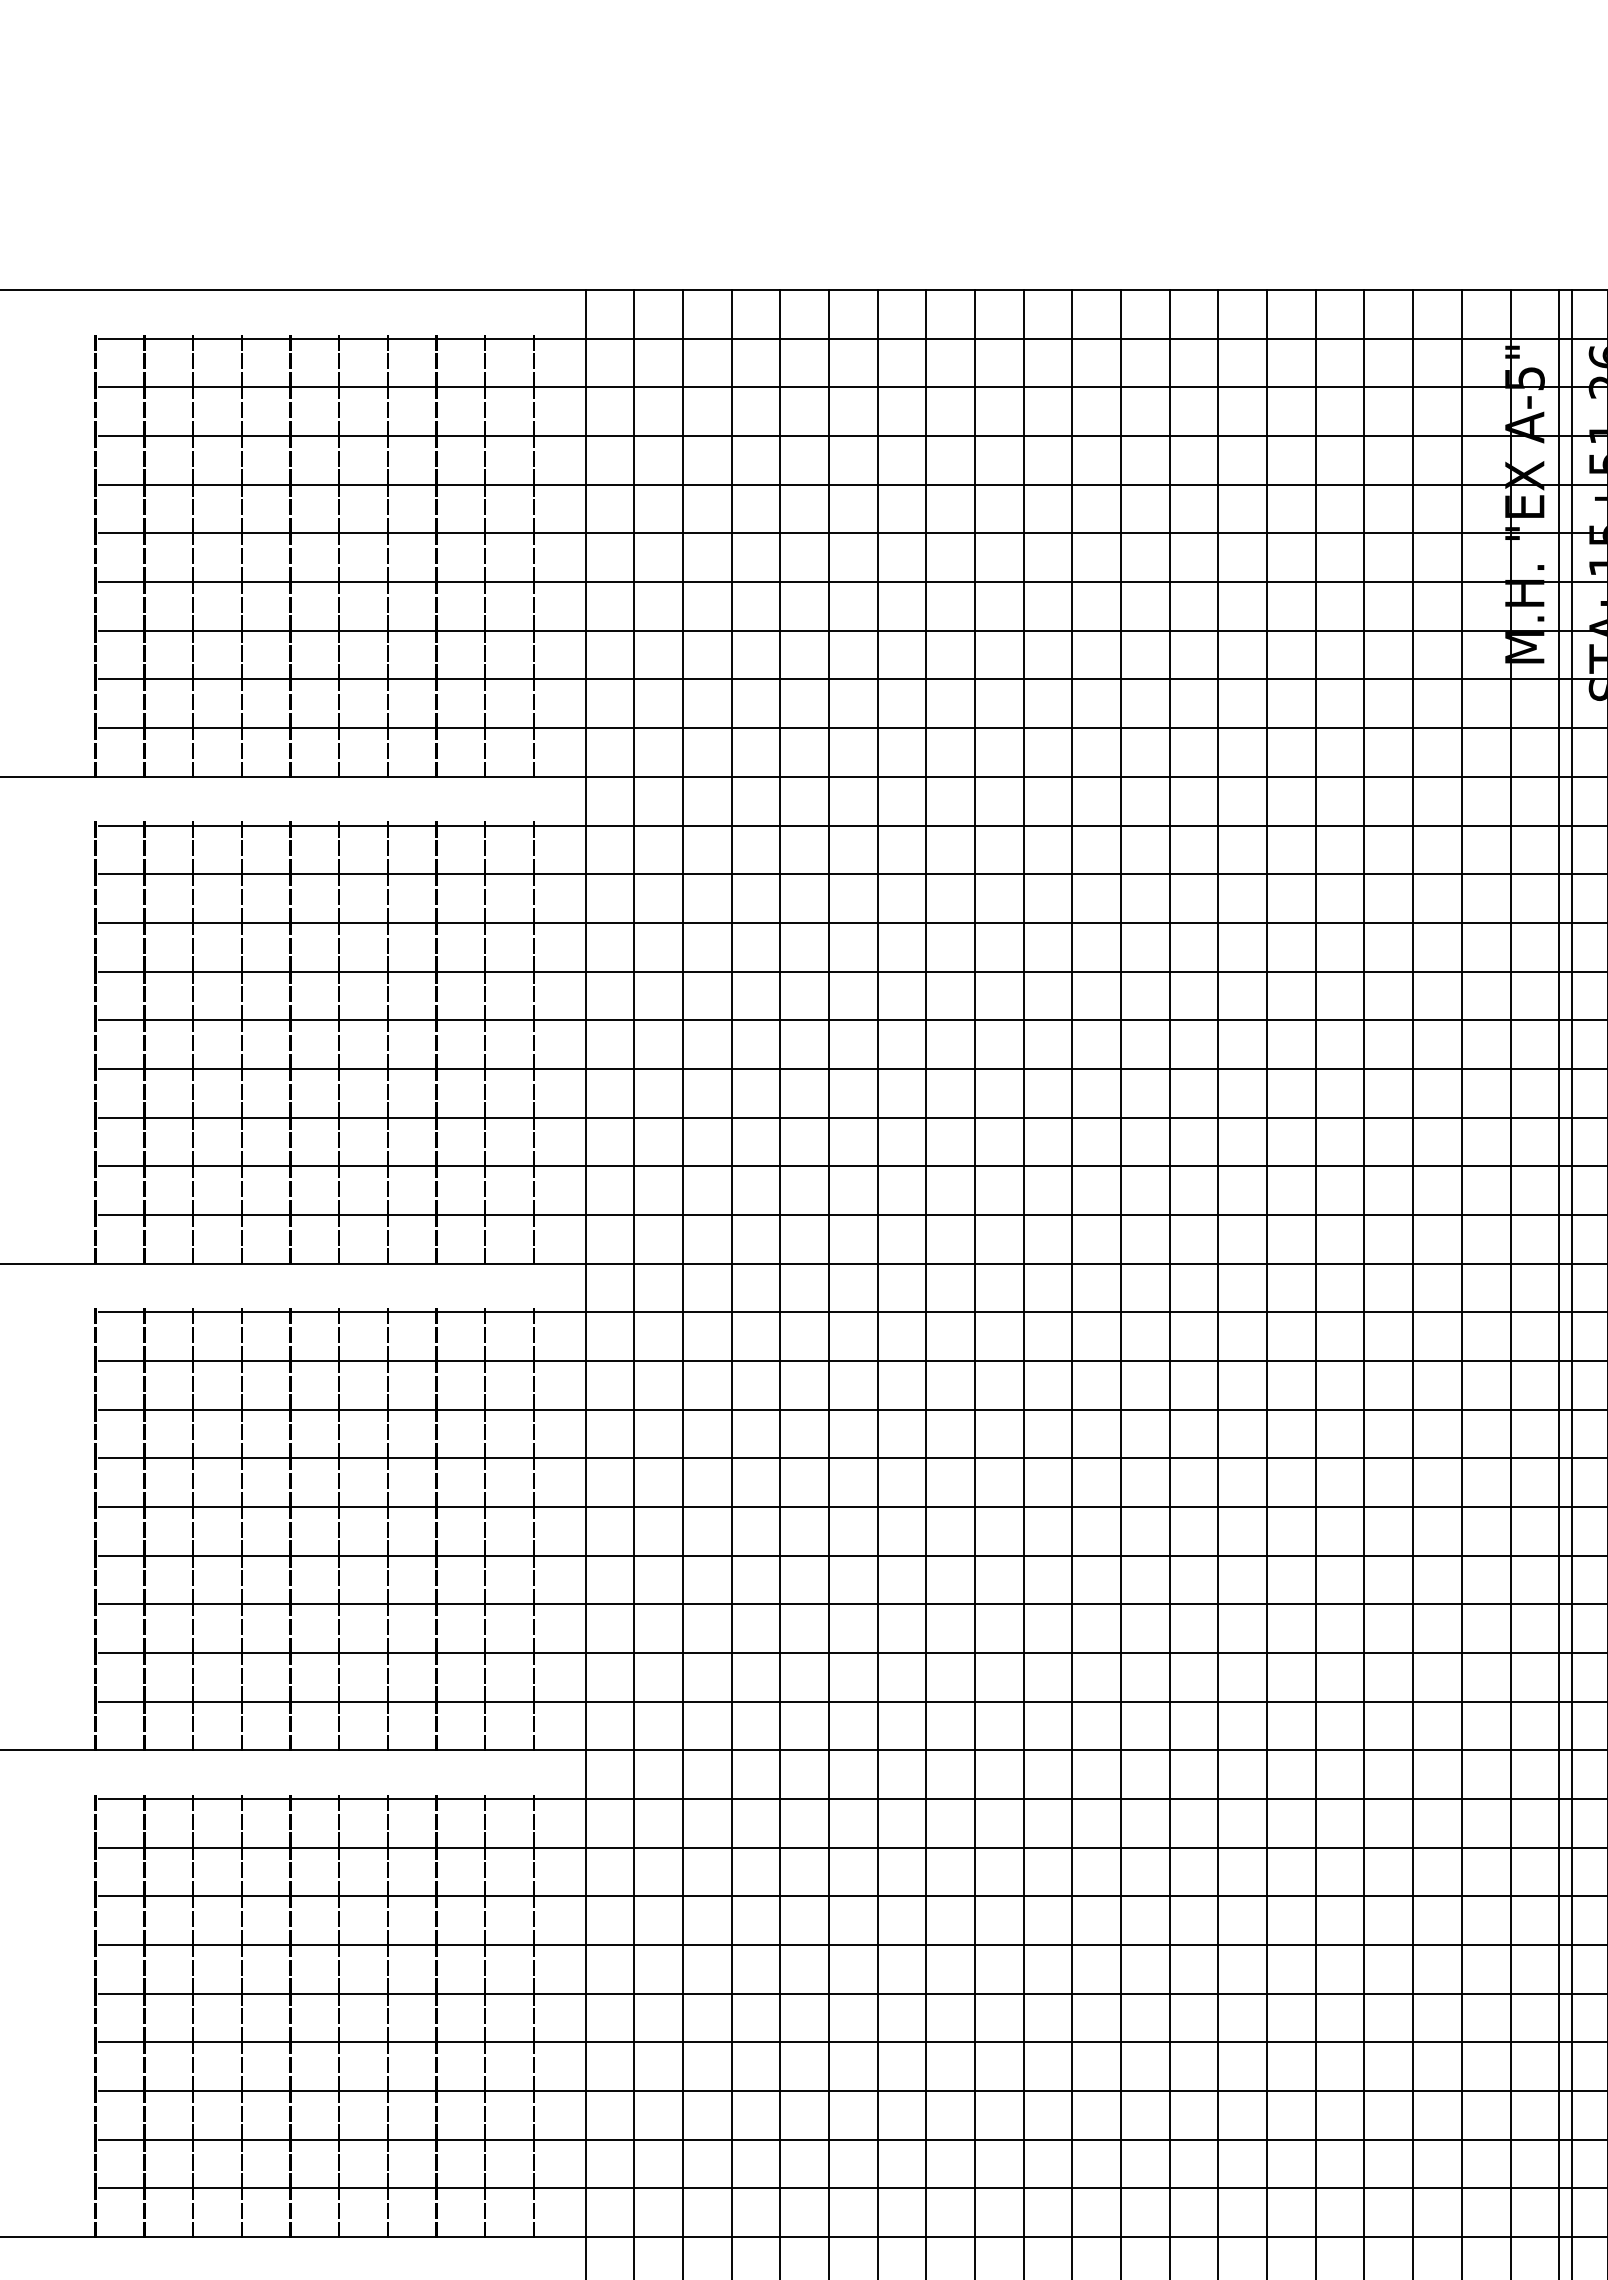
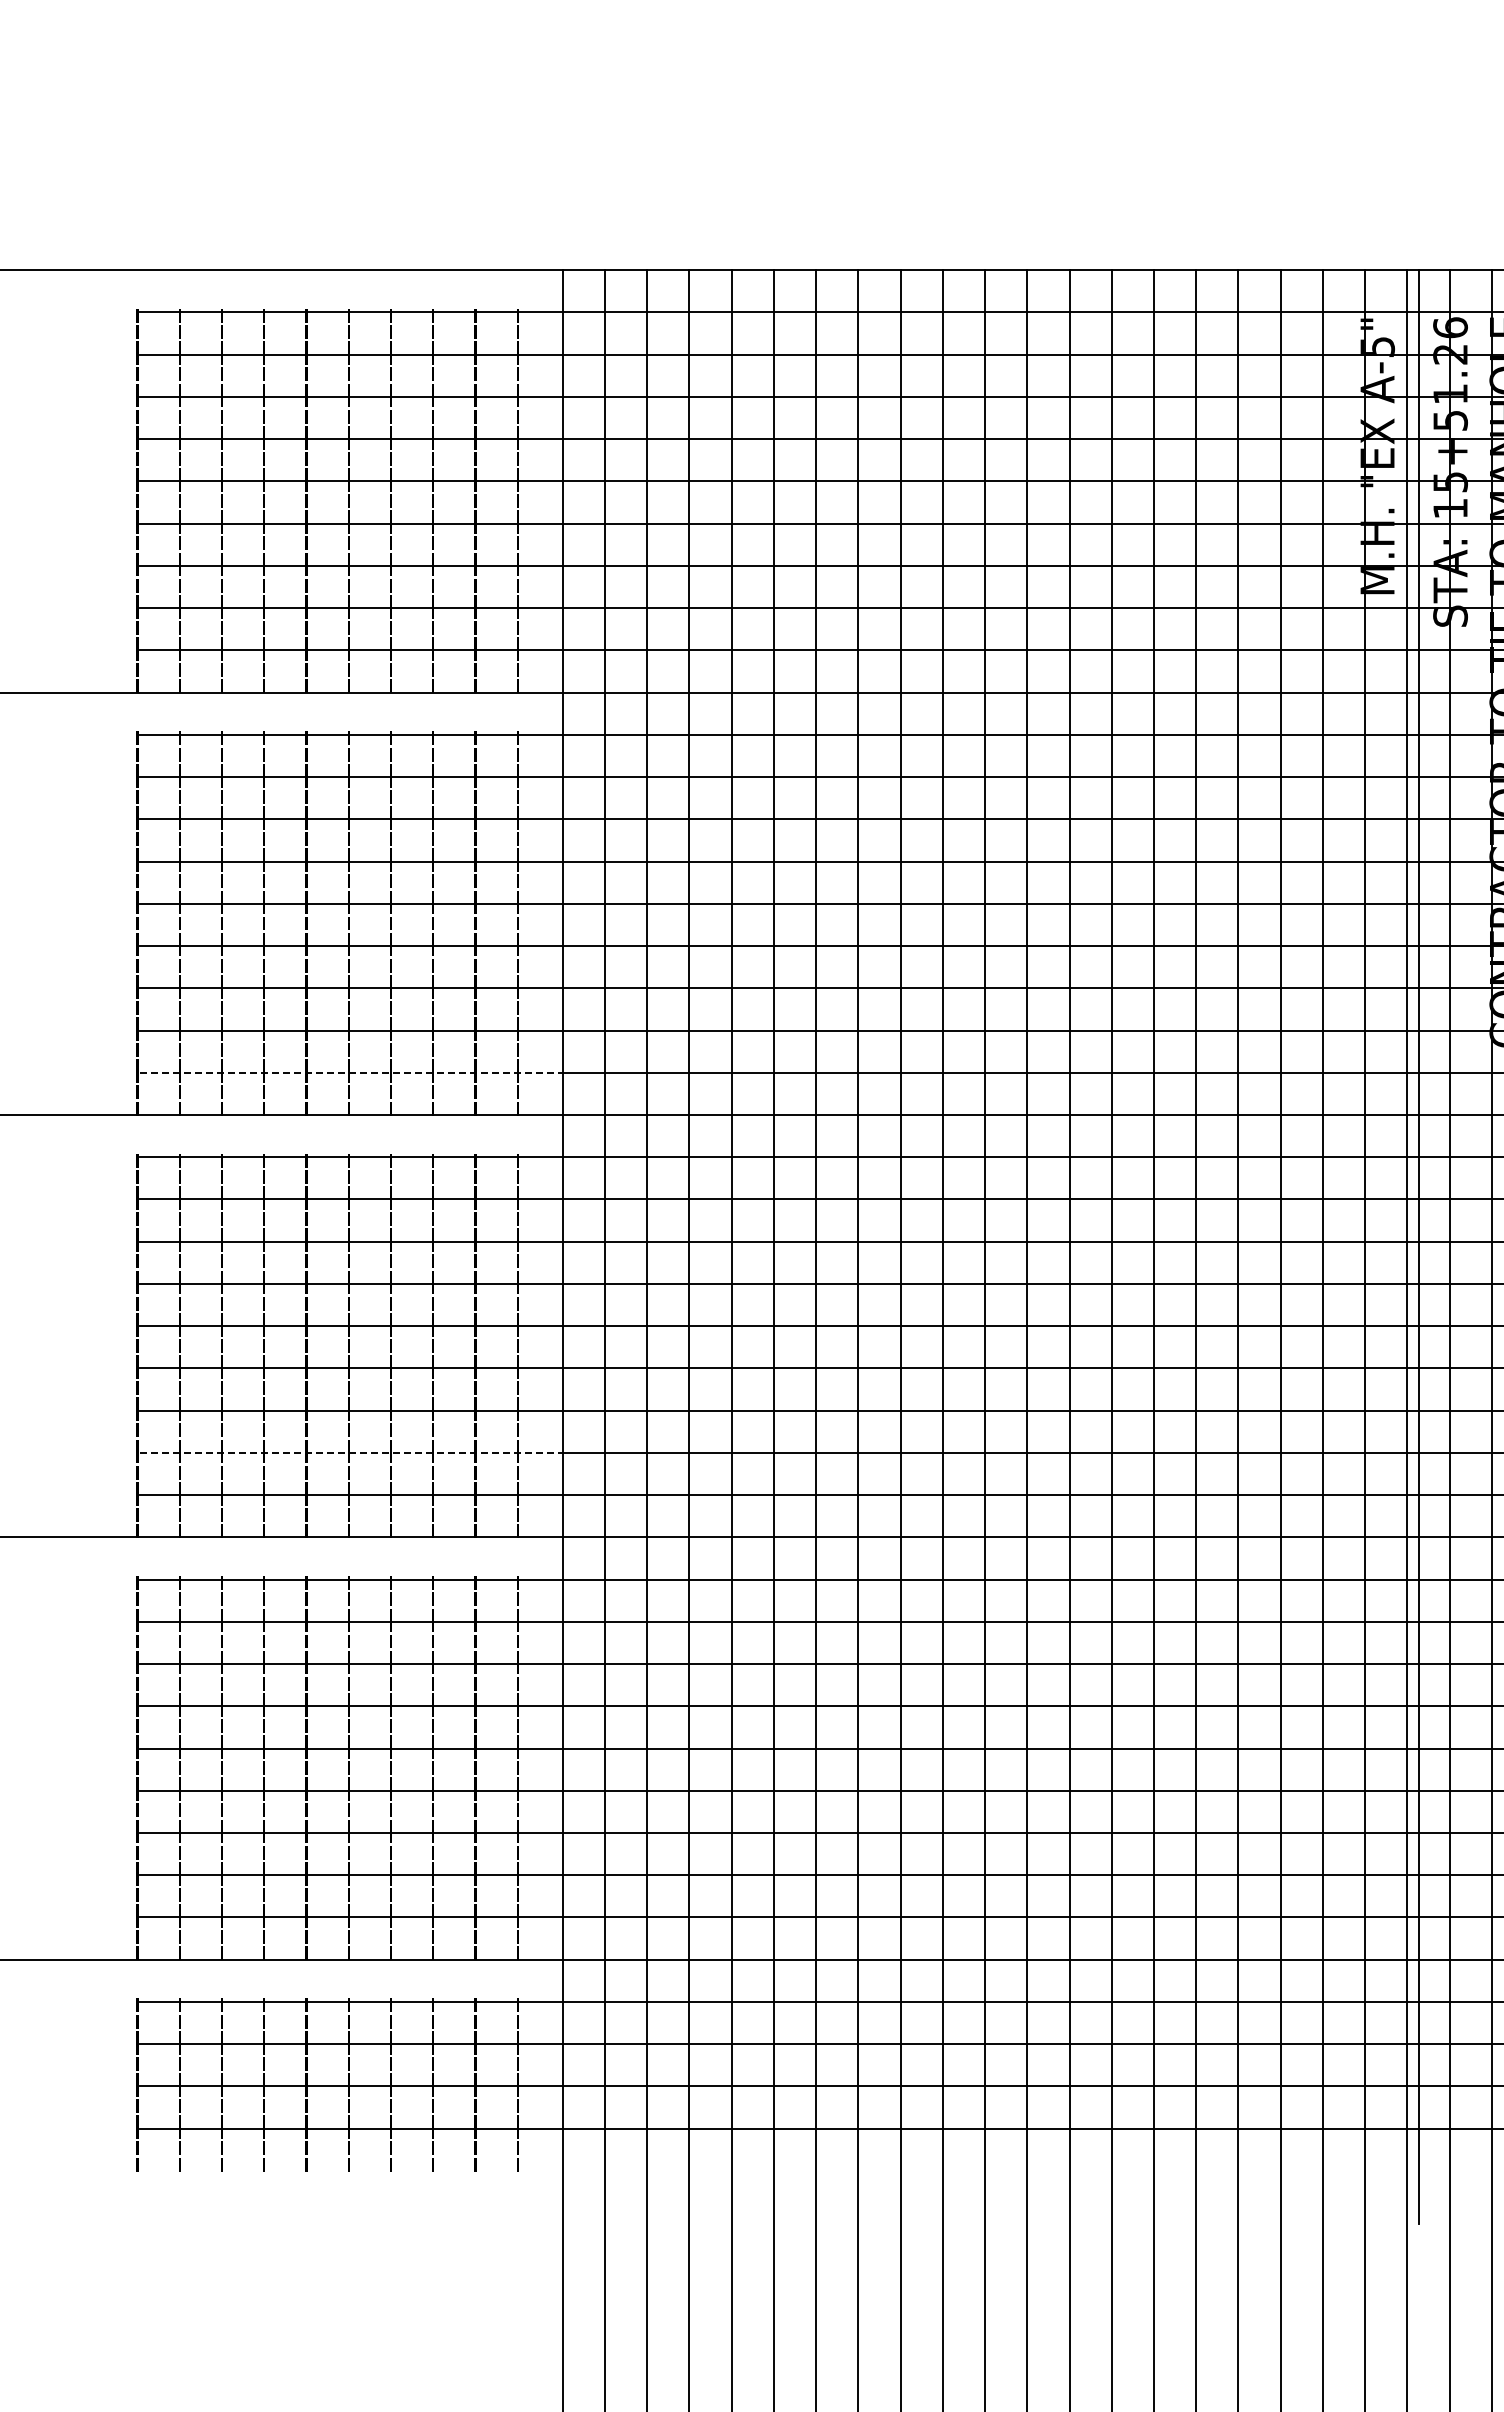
line: (342, 1214) -> (351, 1072), solid -> dashed
line: (342, 1652) -> (351, 1452), solid -> dashed

